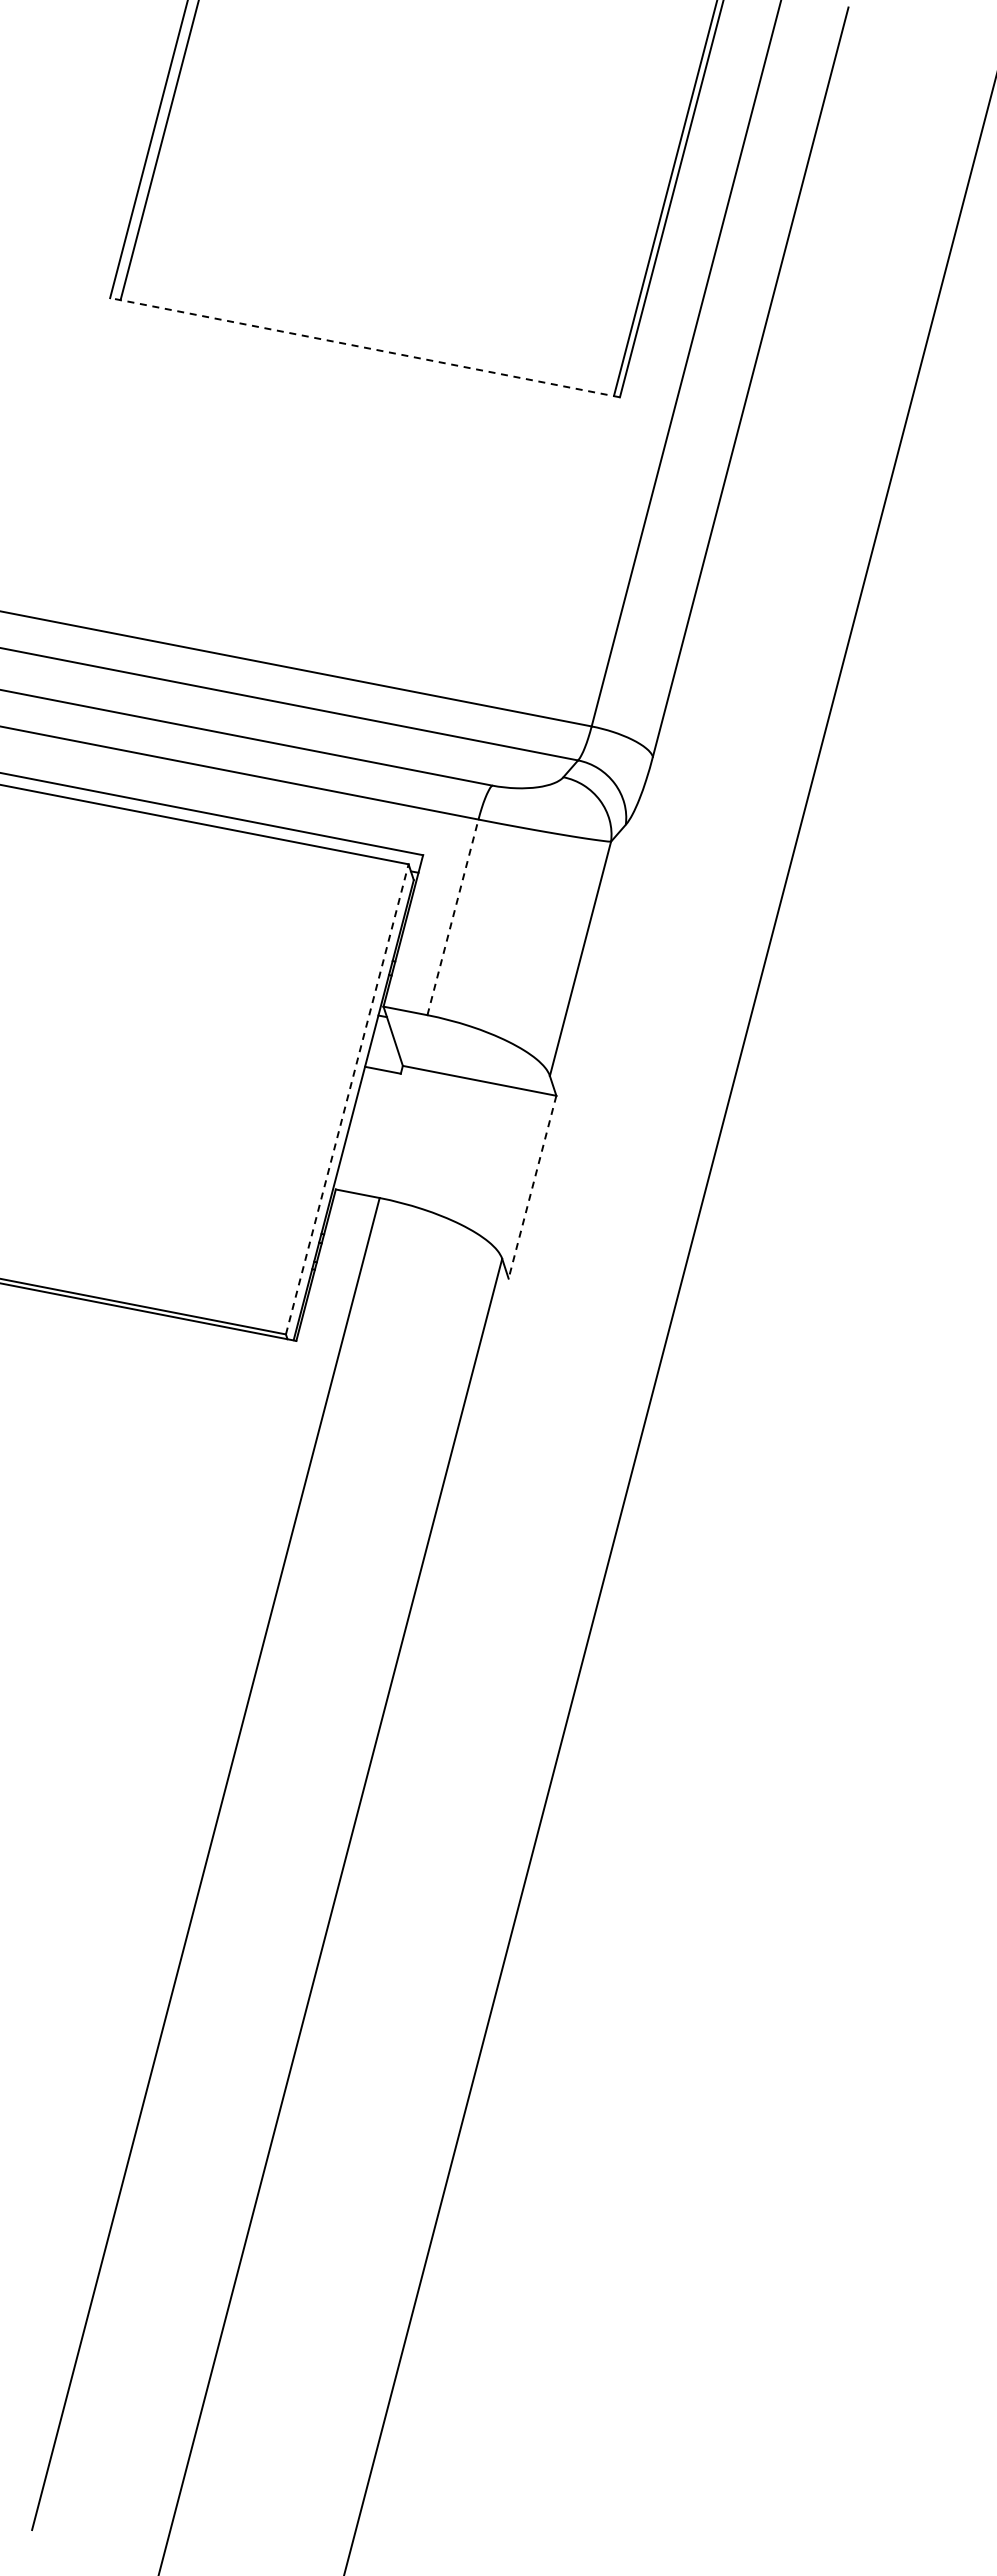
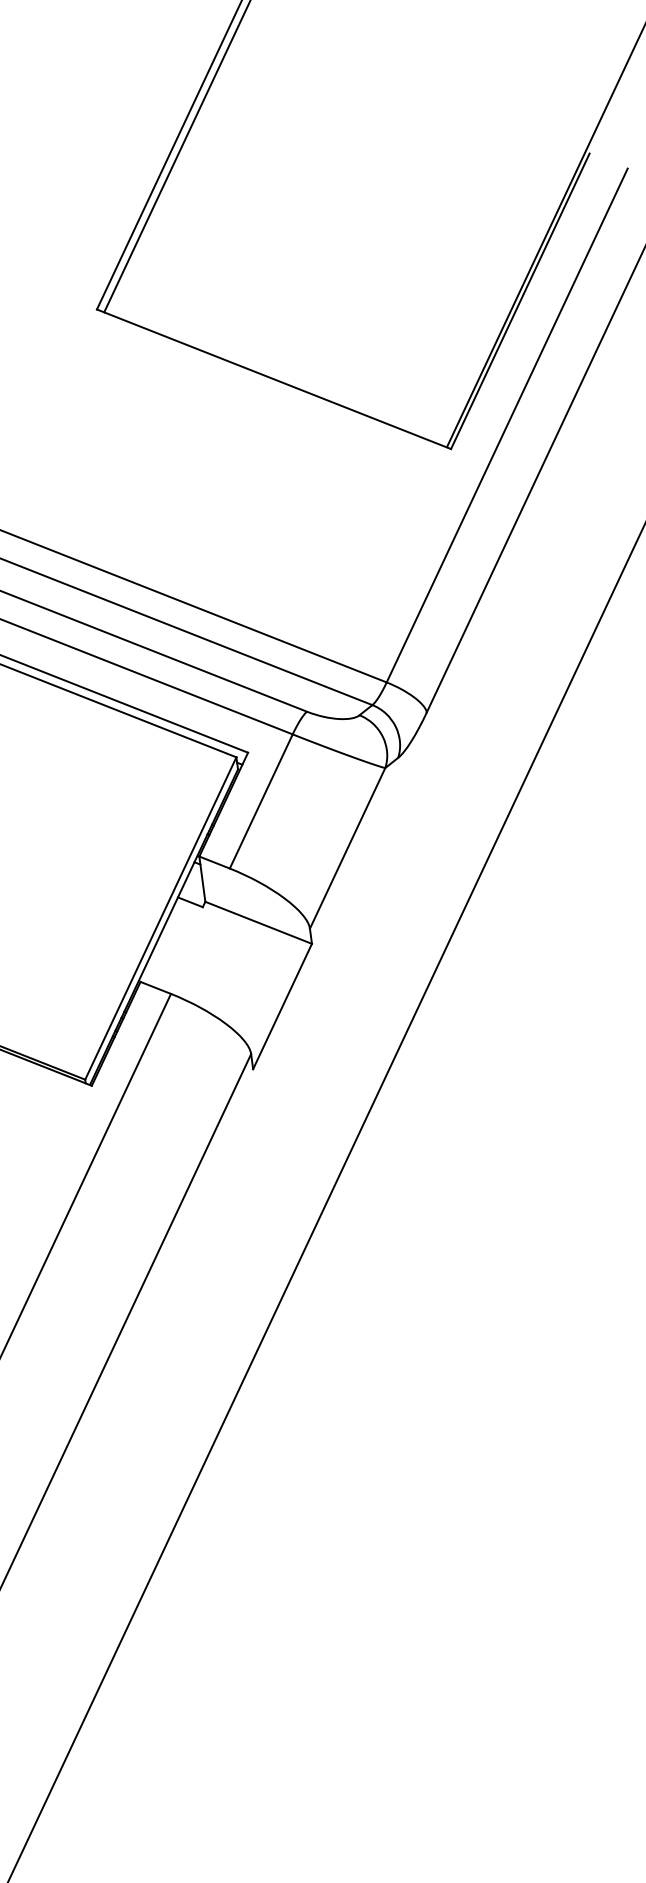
line: (365, 347) -> (274, 379), dashed -> solid
line: (453, 916) -> (261, 800), dashed -> solid
line: (347, 1099) -> (160, 918), dashed -> solid
line: (532, 1187) -> (282, 1006), dashed -> solid

